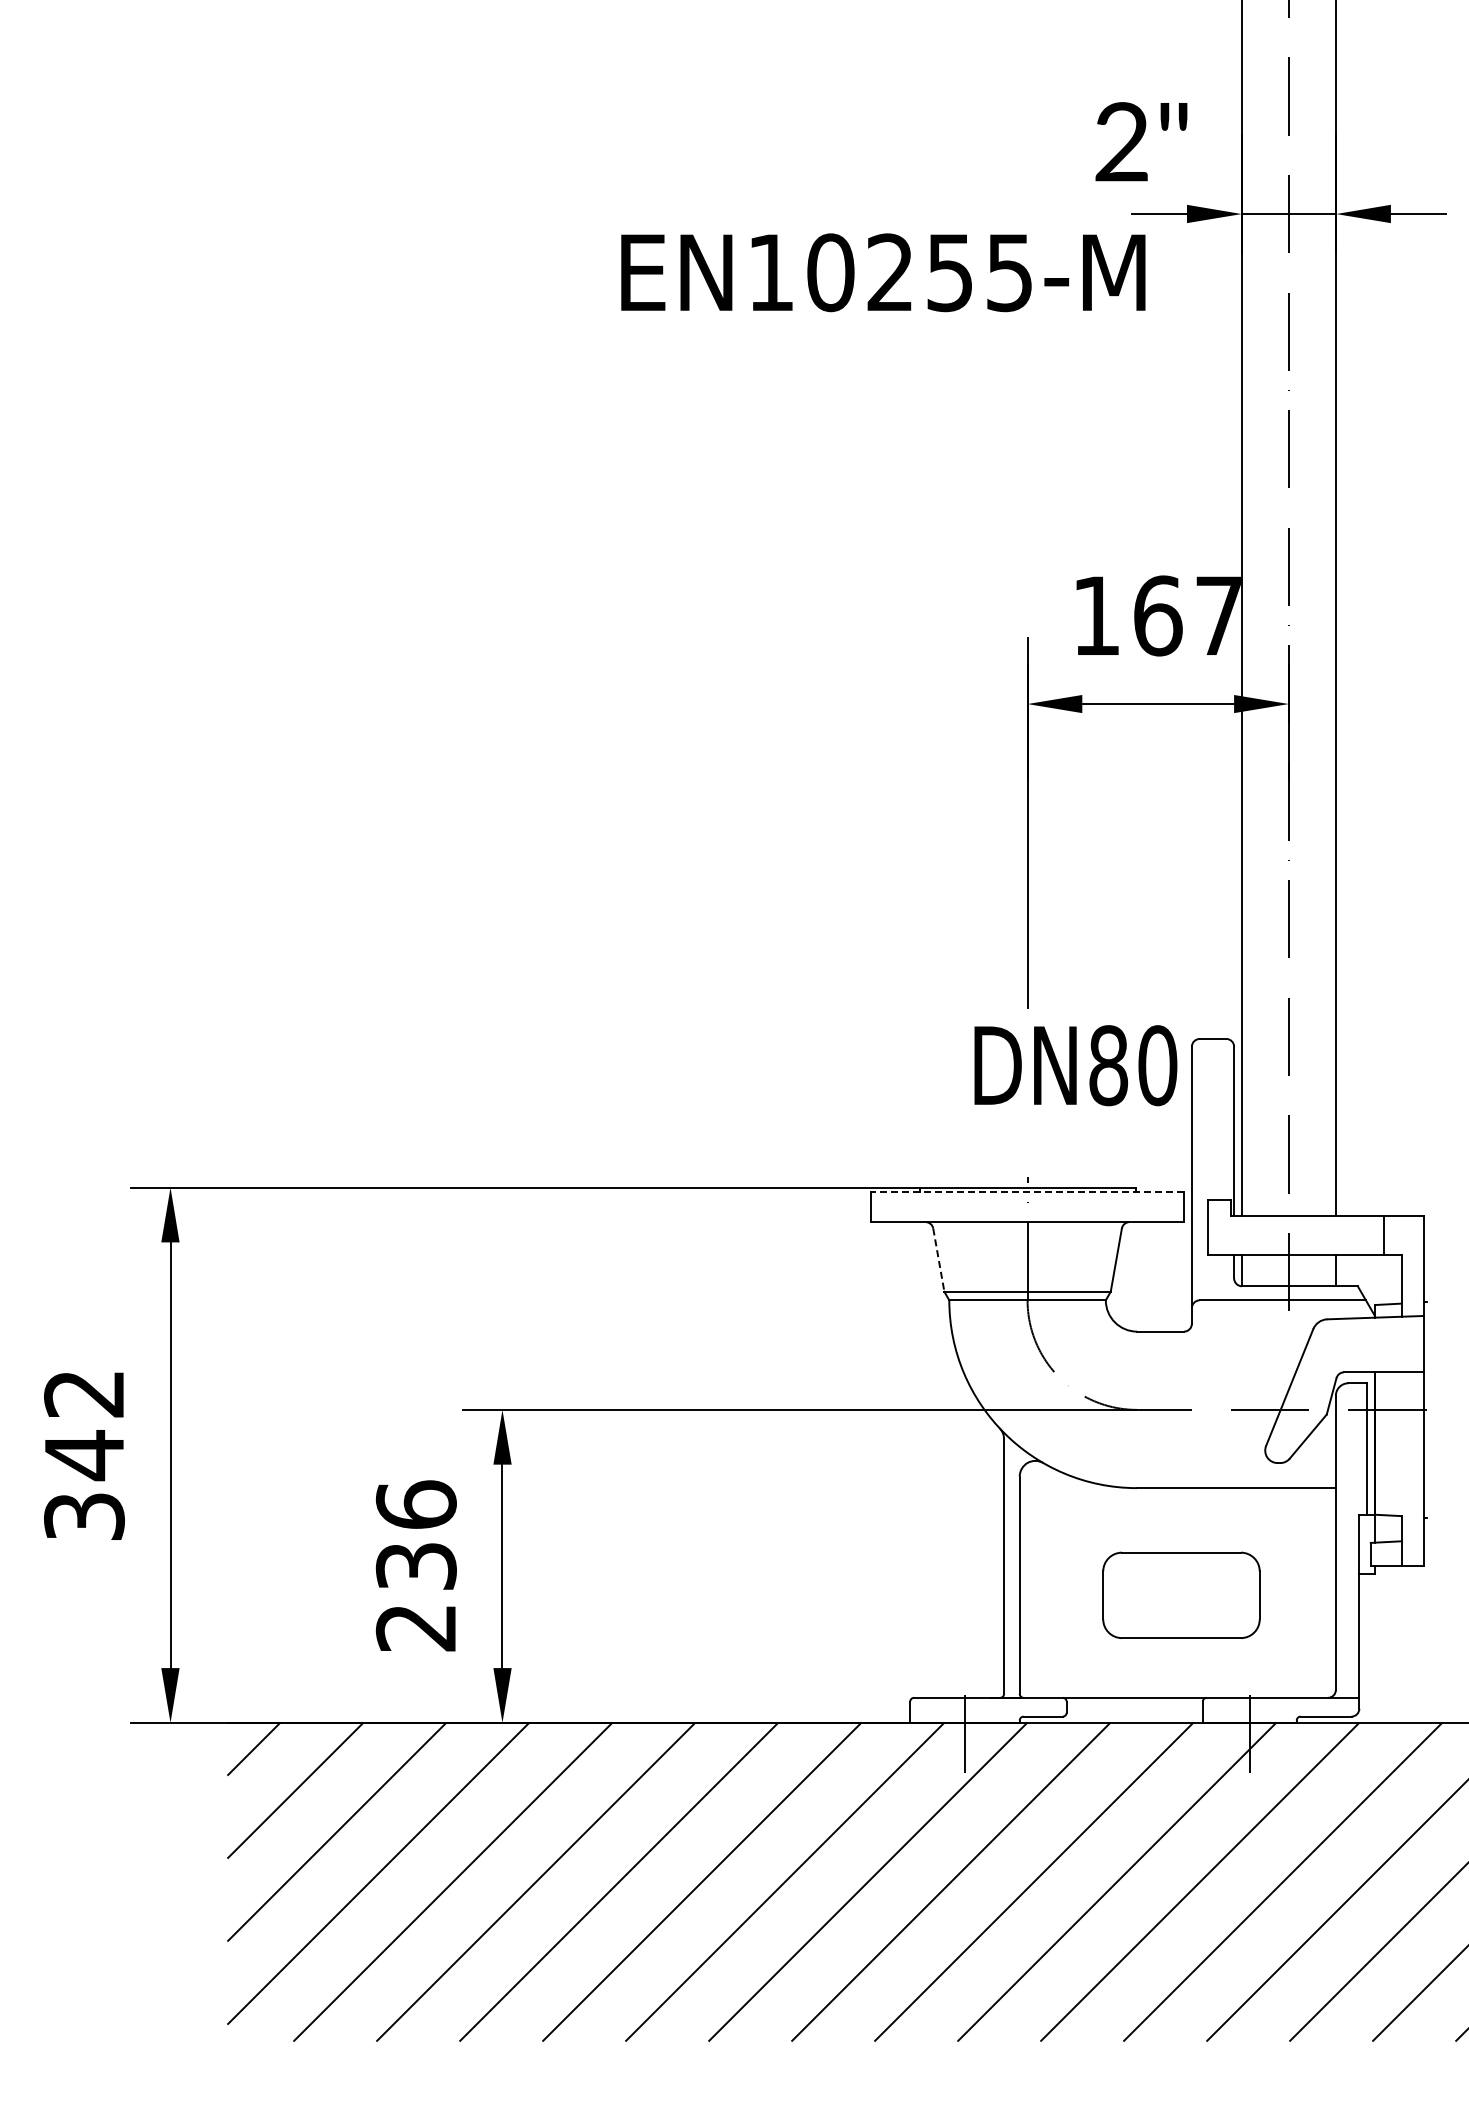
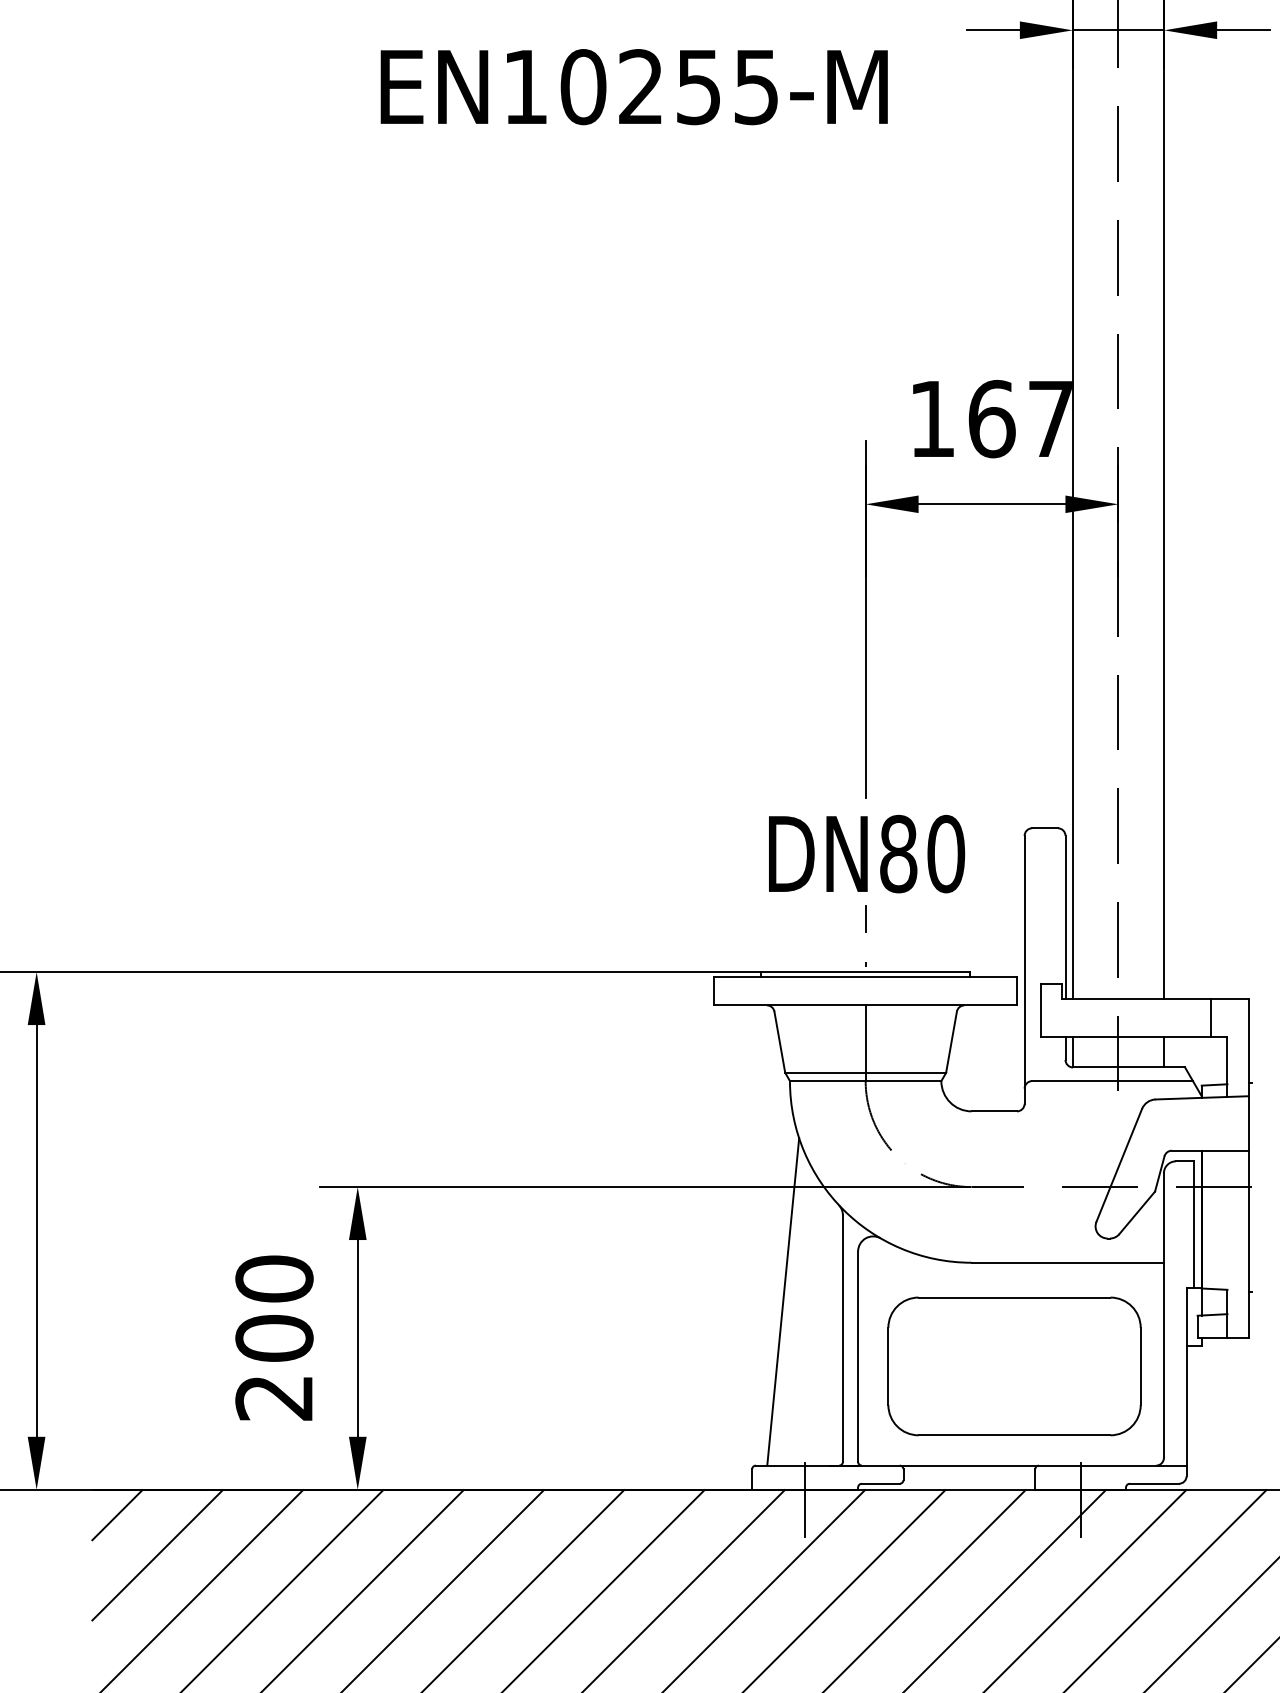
text: (883, 272) -> (634, 86), moved
text: (1075, 1065) -> (866, 853), moved
line: (1027, 1132) -> (865, 918), added
line: (1027, 1192) -> (865, 976), dashed -> solid
line: (938, 1260) -> (779, 1042), dashed -> solid
line: (941, 1528) -> (782, 1301), added
text: (415, 1535) -> (273, 1308), 236 -> 200
part: (1181, 1595) -> (1014, 1366), size x1.67

